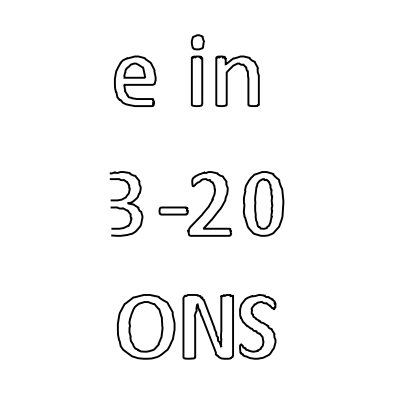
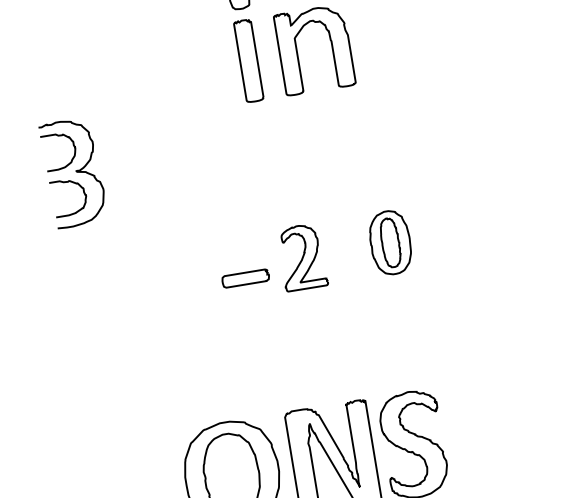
part: (135, 80) -> (148, 76), removed
part: (126, 203) -> (73, 172), moved
part: (209, 203) -> (302, 256), size x0.6
part: (263, 203) -> (390, 242), size x0.6

